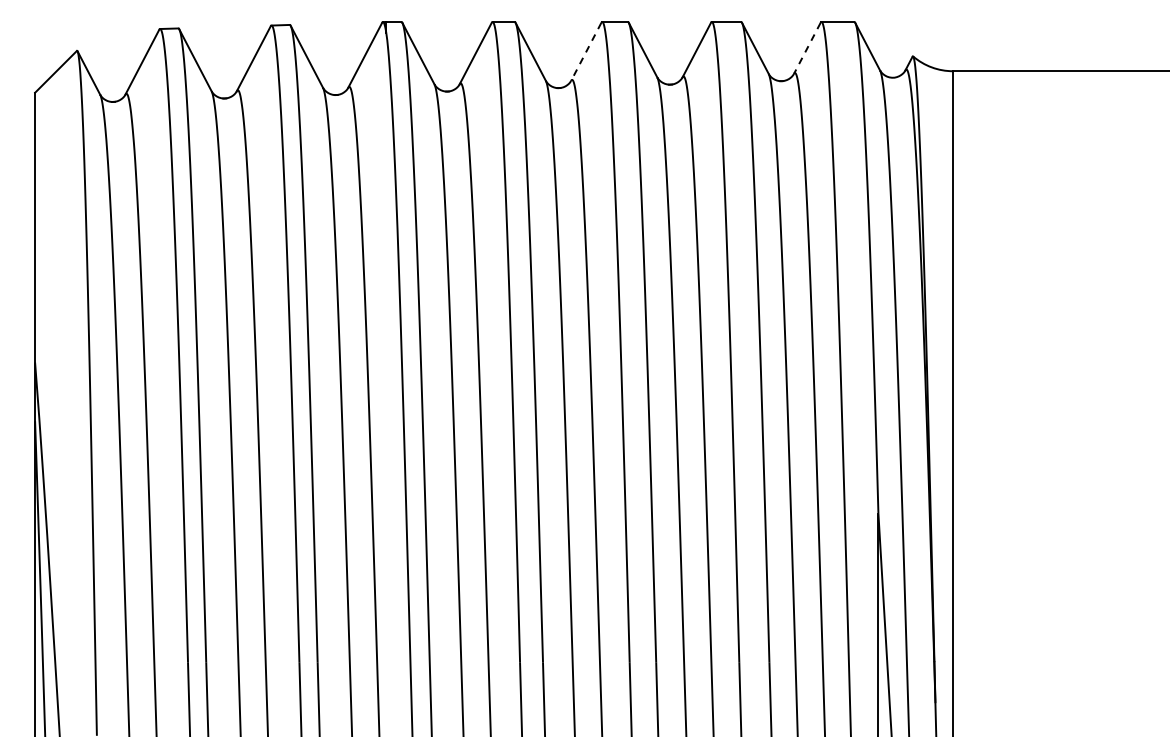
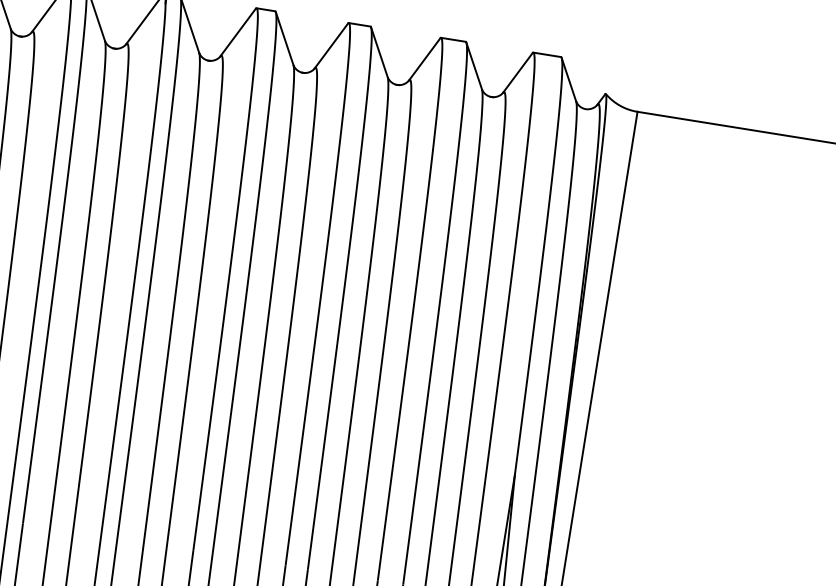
line: (807, 48) -> (518, 73), dashed -> solid
line: (586, 51) -> (331, 45), dashed -> solid

